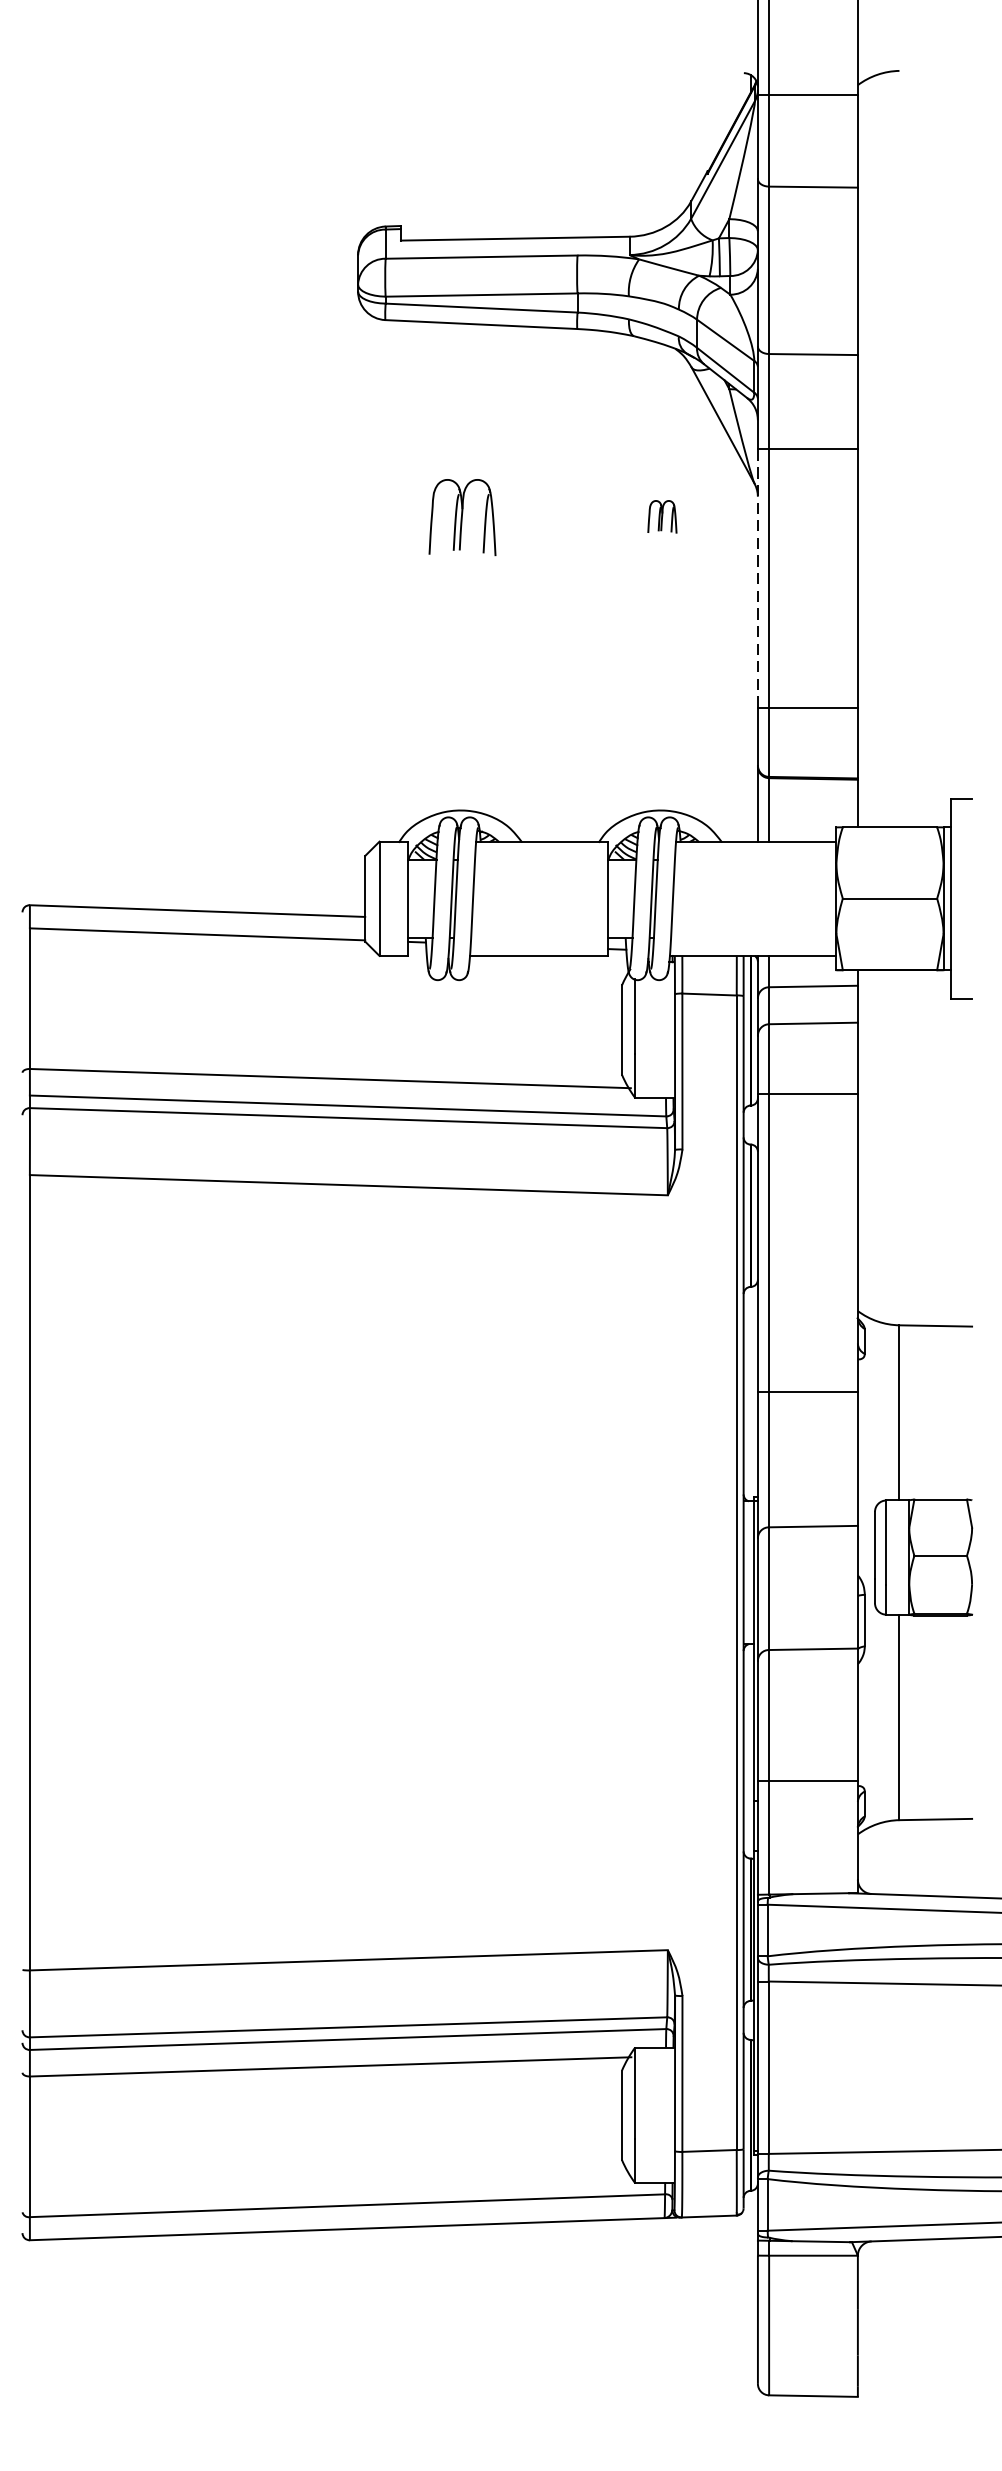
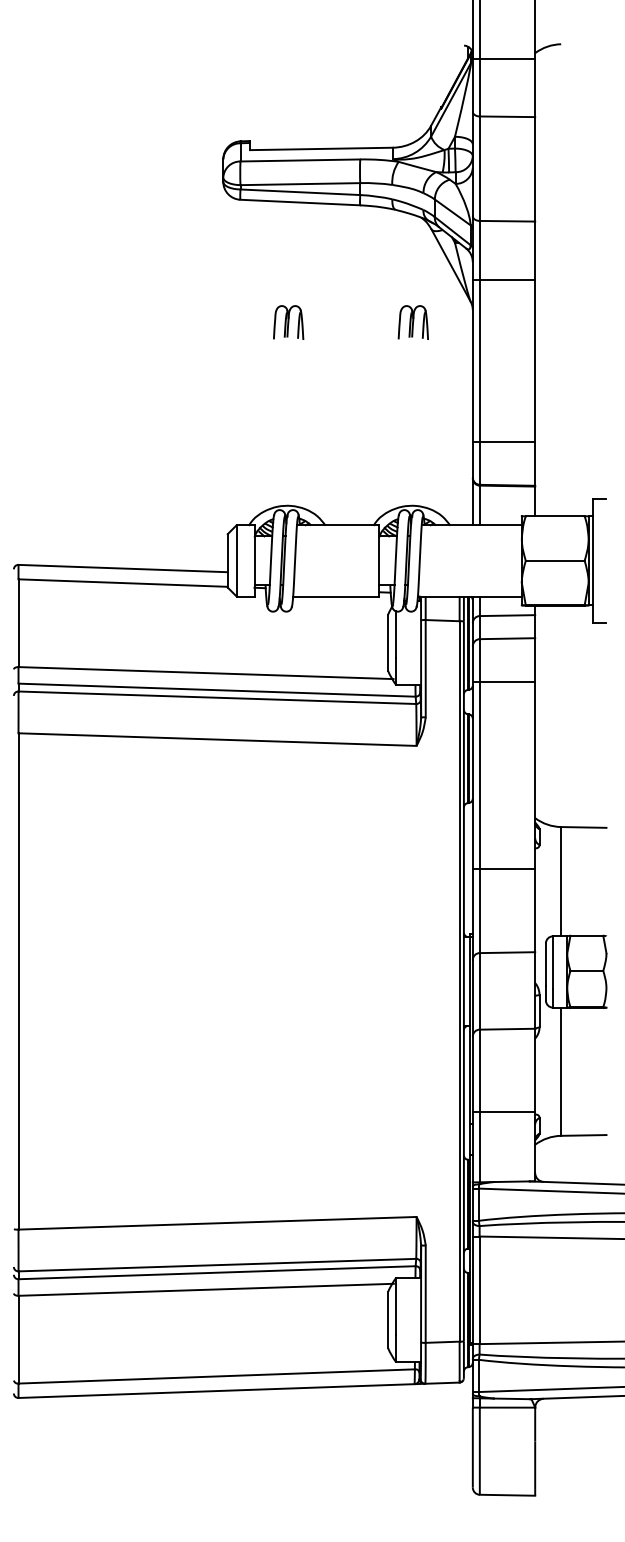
part: (462, 516) -> (288, 322), size x0.71
part: (661, 516) -> (412, 322), size x1.67
line: (757, 577) -> (472, 360), dashed -> solid

